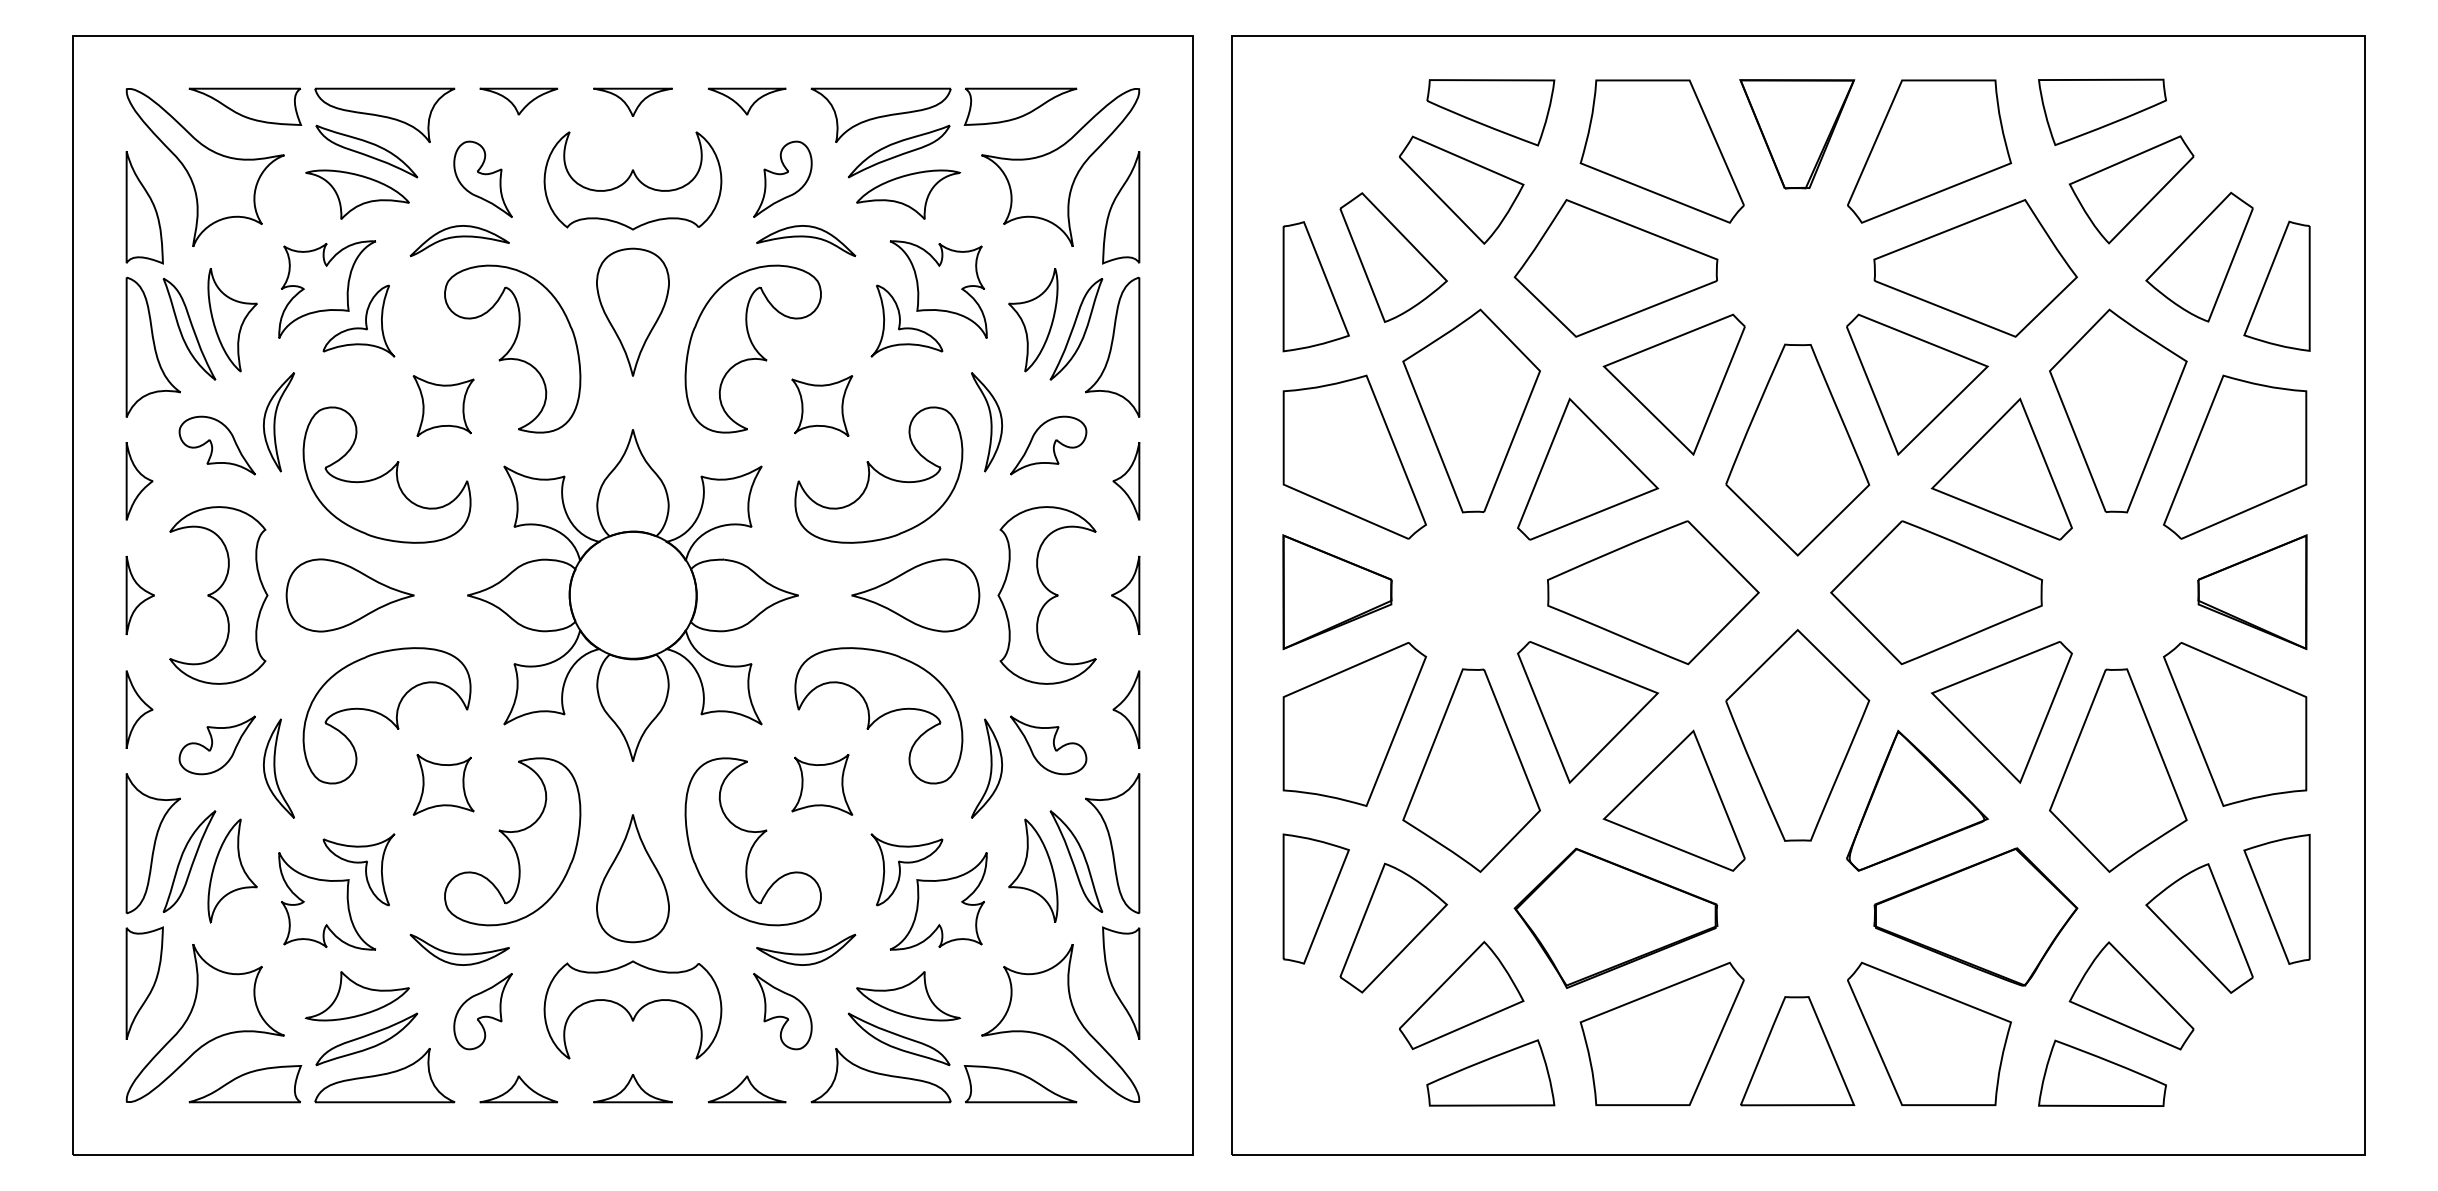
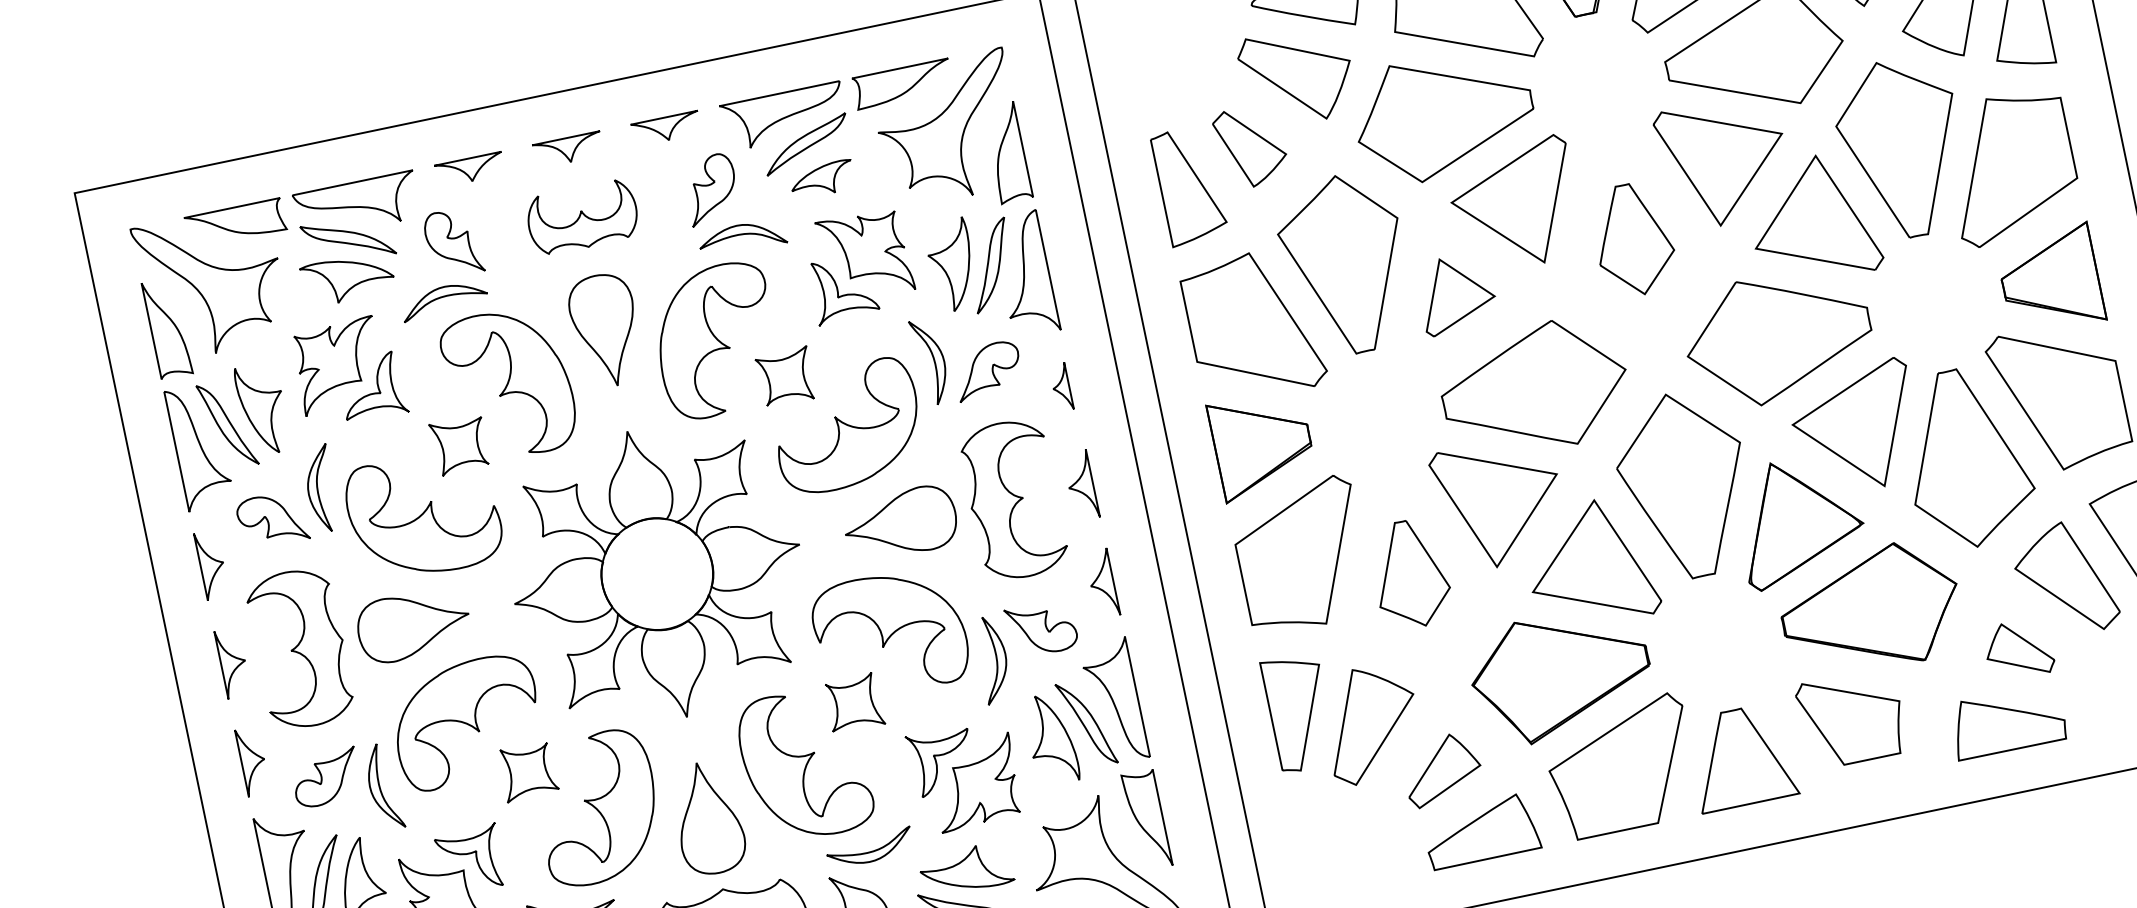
part: (632, 180) -> (582, 217), size x0.7
part: (908, 194) -> (822, 179), size x0.7
part: (1393, 257) -> (1250, 146), size x0.7
part: (1797, 449) -> (1633, 239), size x0.6
part: (1588, 468) -> (1456, 293), size x0.6
part: (1126, 481) -> (1061, 387), size x0.7
part: (1471, 770) -> (1410, 574), size x0.6
part: (1461, 995) -> (1442, 769), size x0.7
part: (2131, 995) -> (2018, 649), size x0.6
part: (1929, 1033) -> (1851, 718), size x0.7

